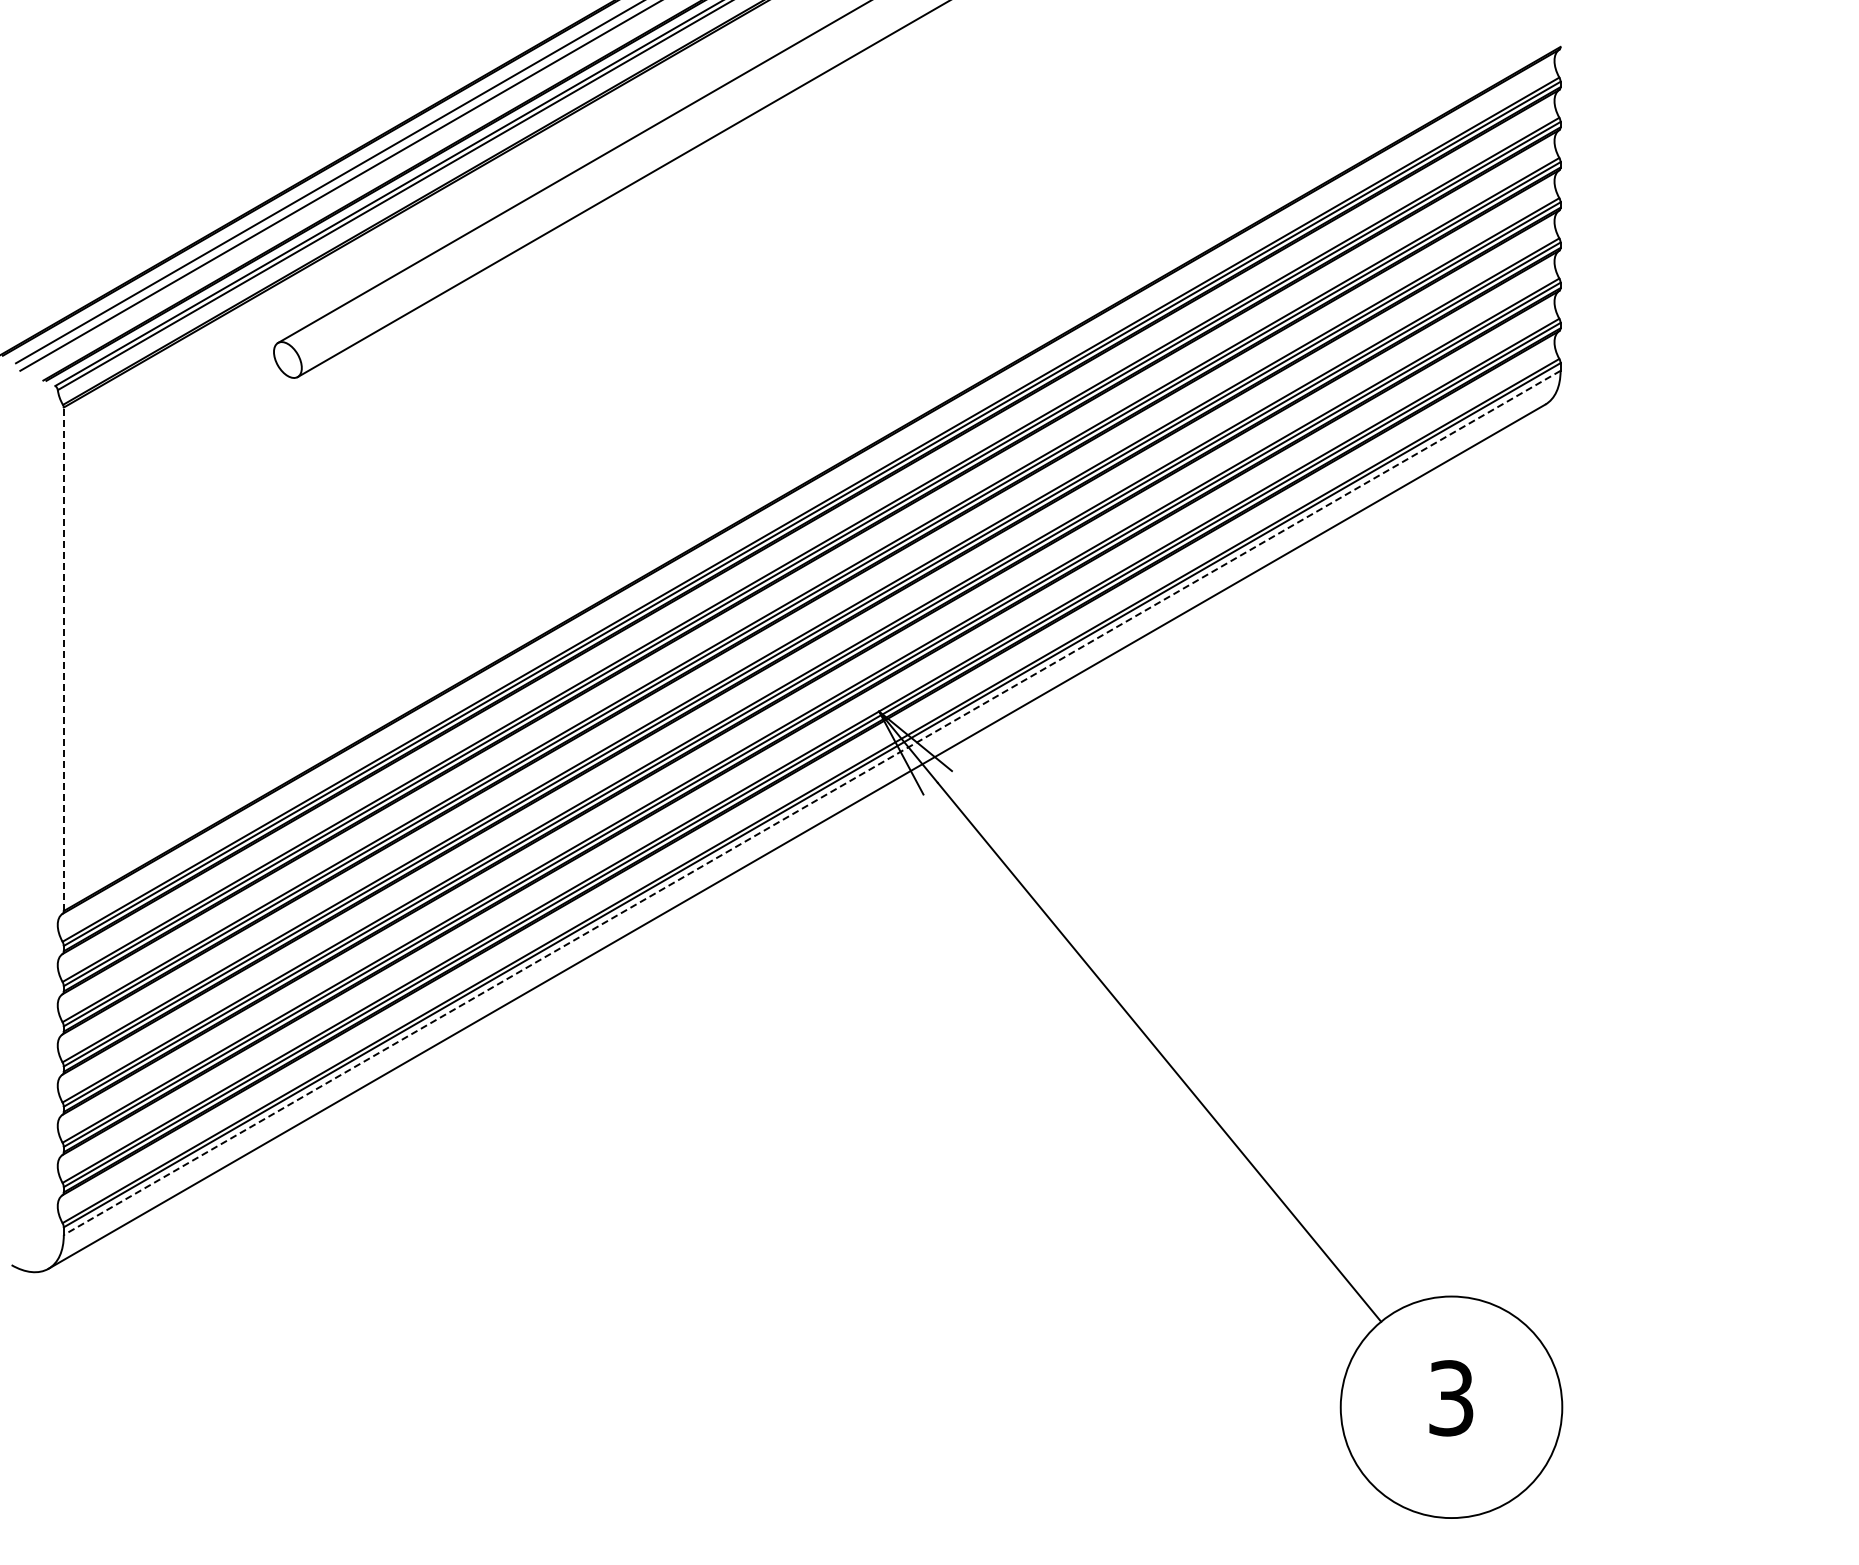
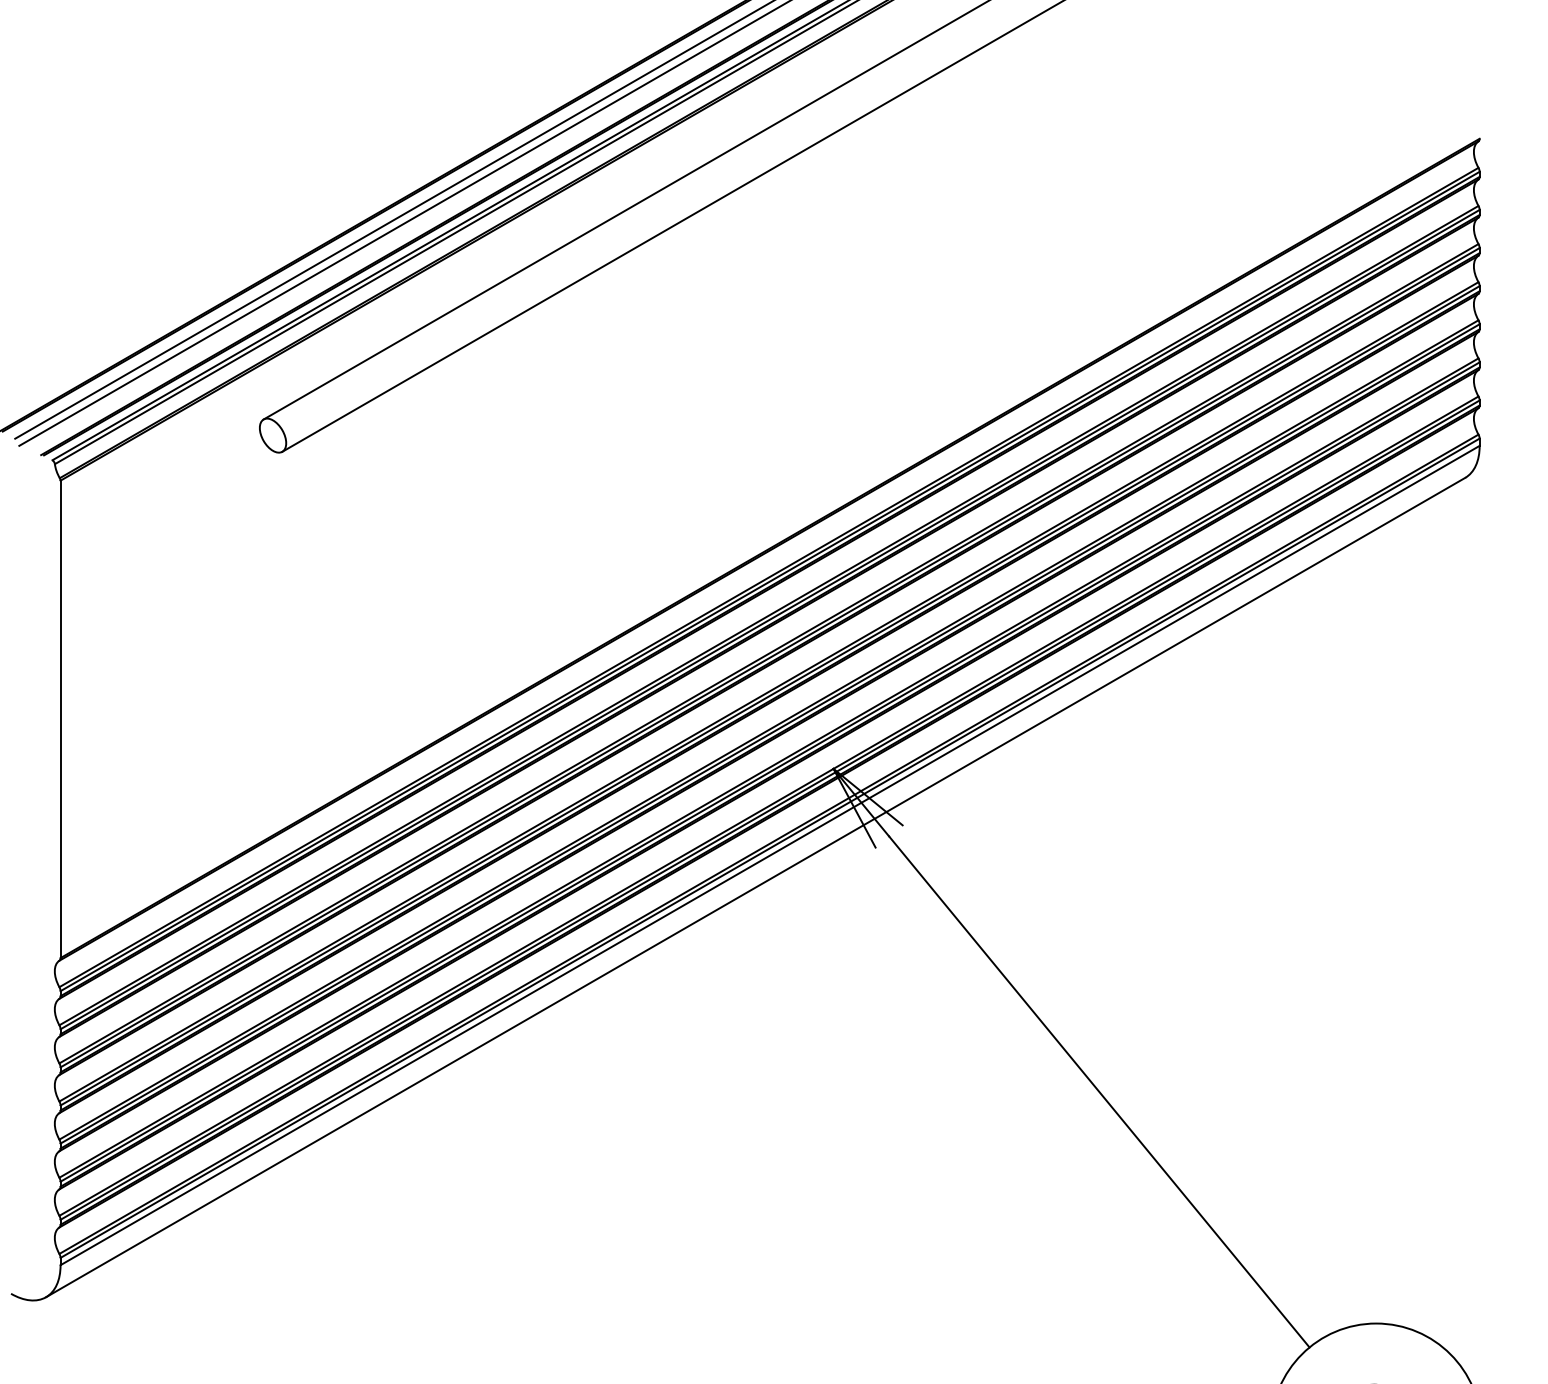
line: (63, 659) -> (60, 719), dashed -> solid
line: (811, 803) -> (769, 856), dashed -> solid

